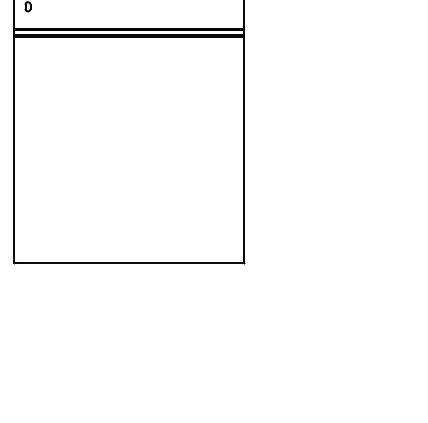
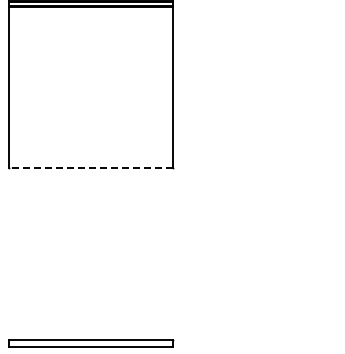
line: (128, 263) -> (90, 168), solid -> dashed

